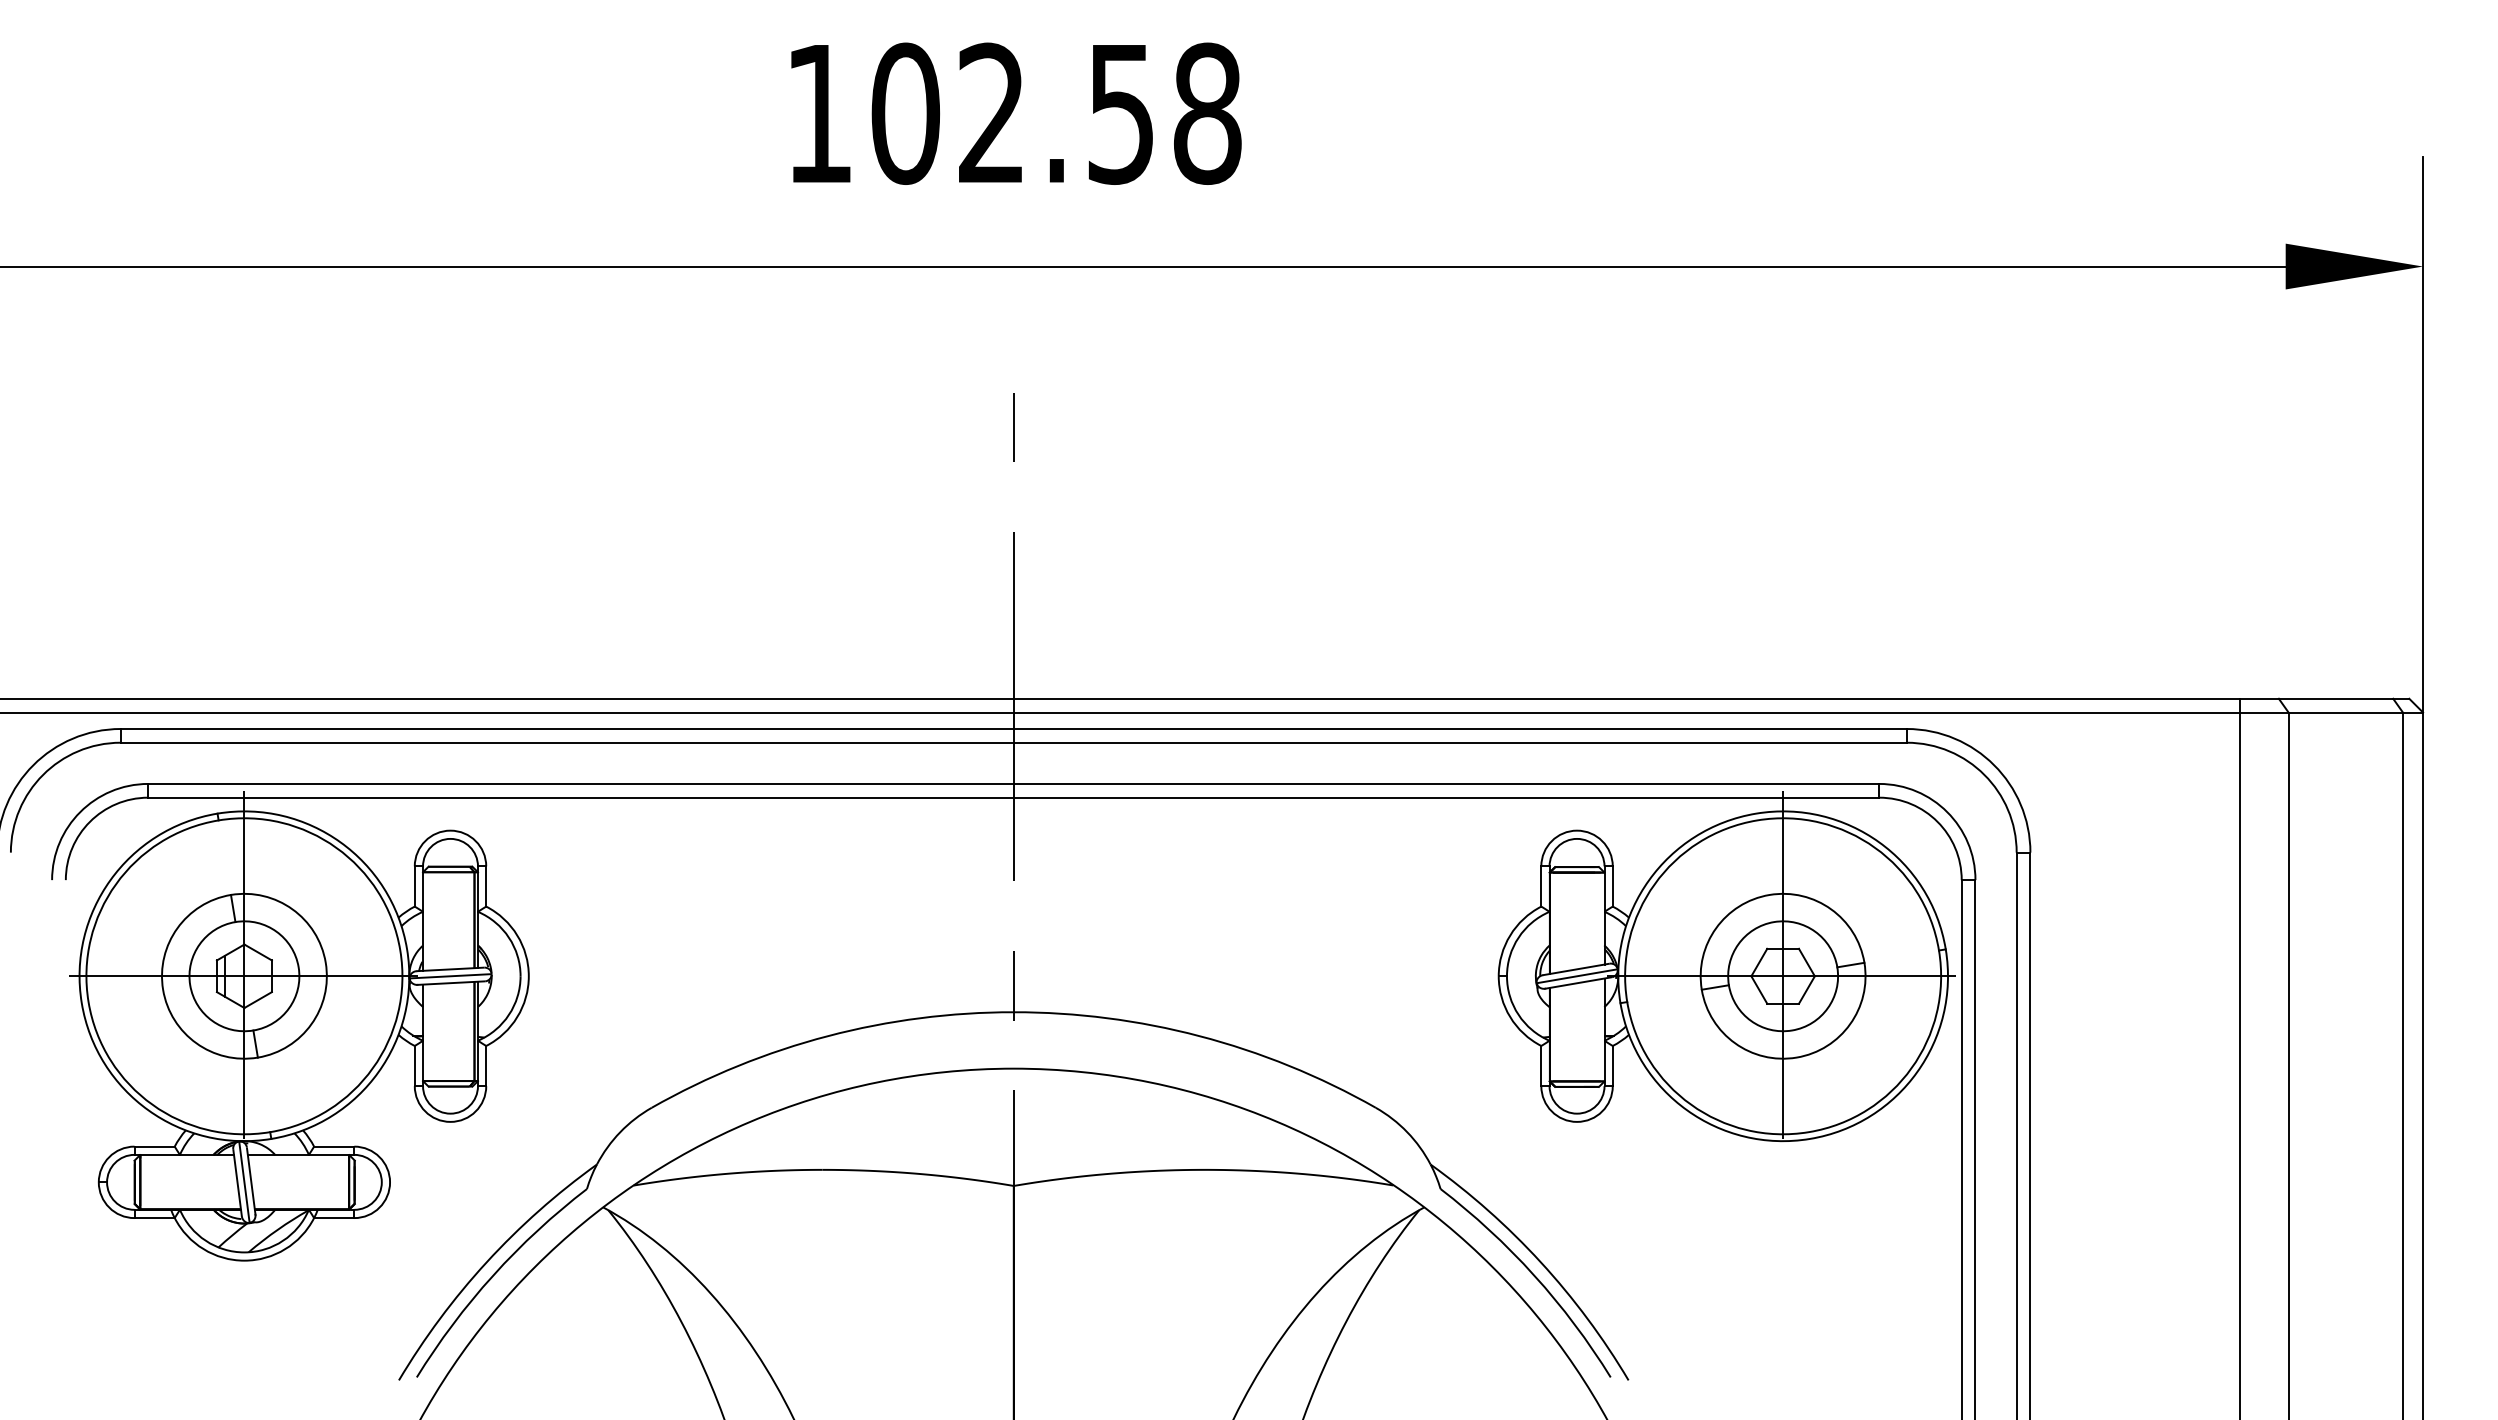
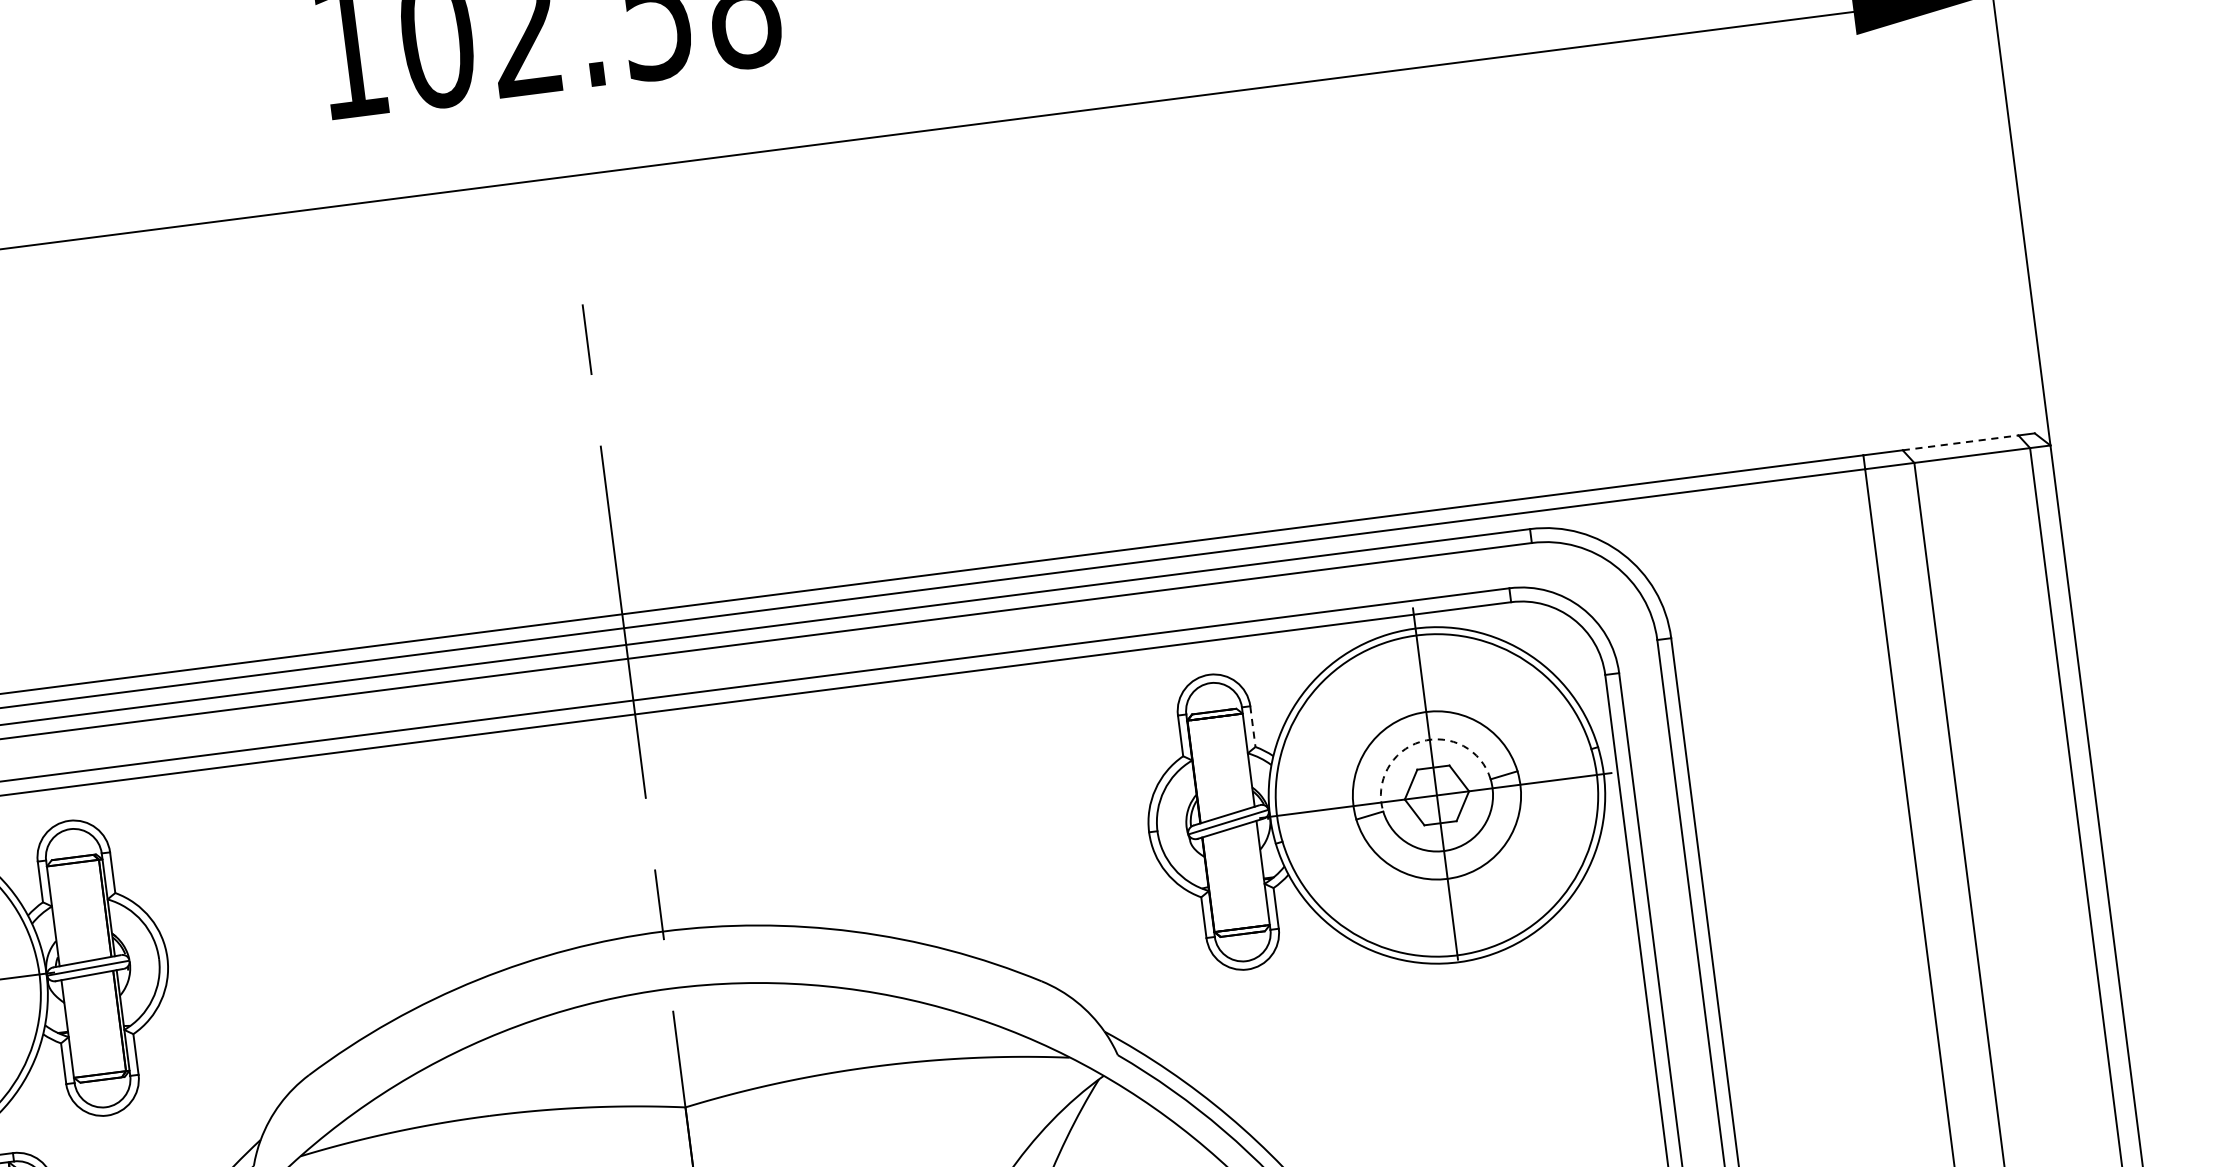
line: (2336, 698) -> (1961, 442), solid -> dashed
line: (1612, 886) -> (1252, 726), solid -> dashed
arc: (1774, 922) -> (1421, 742), solid -> dashed

